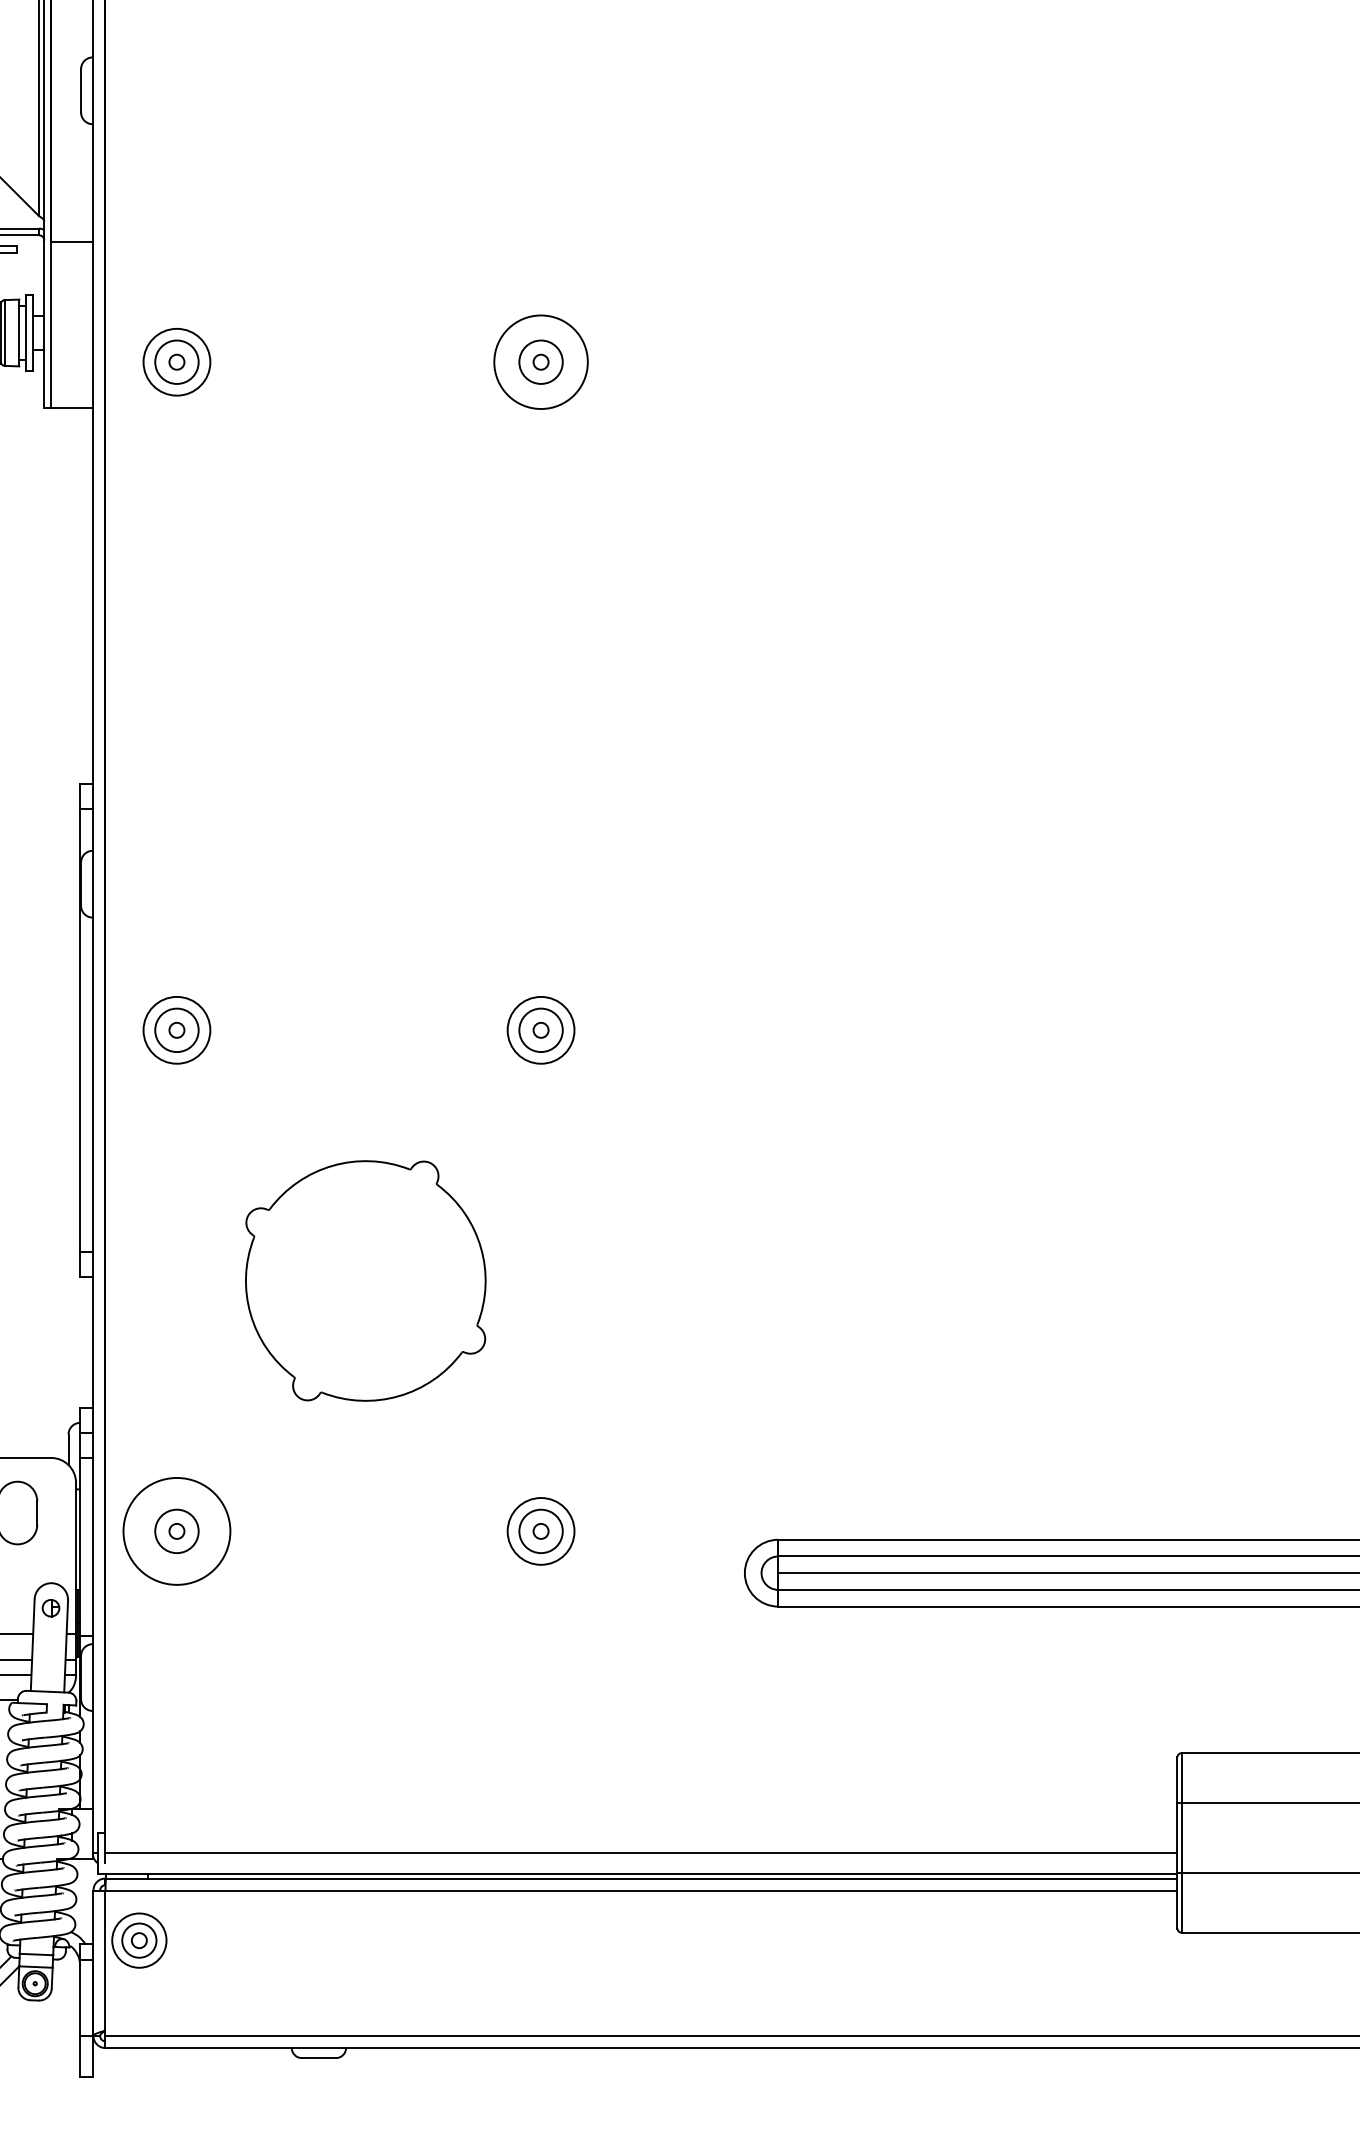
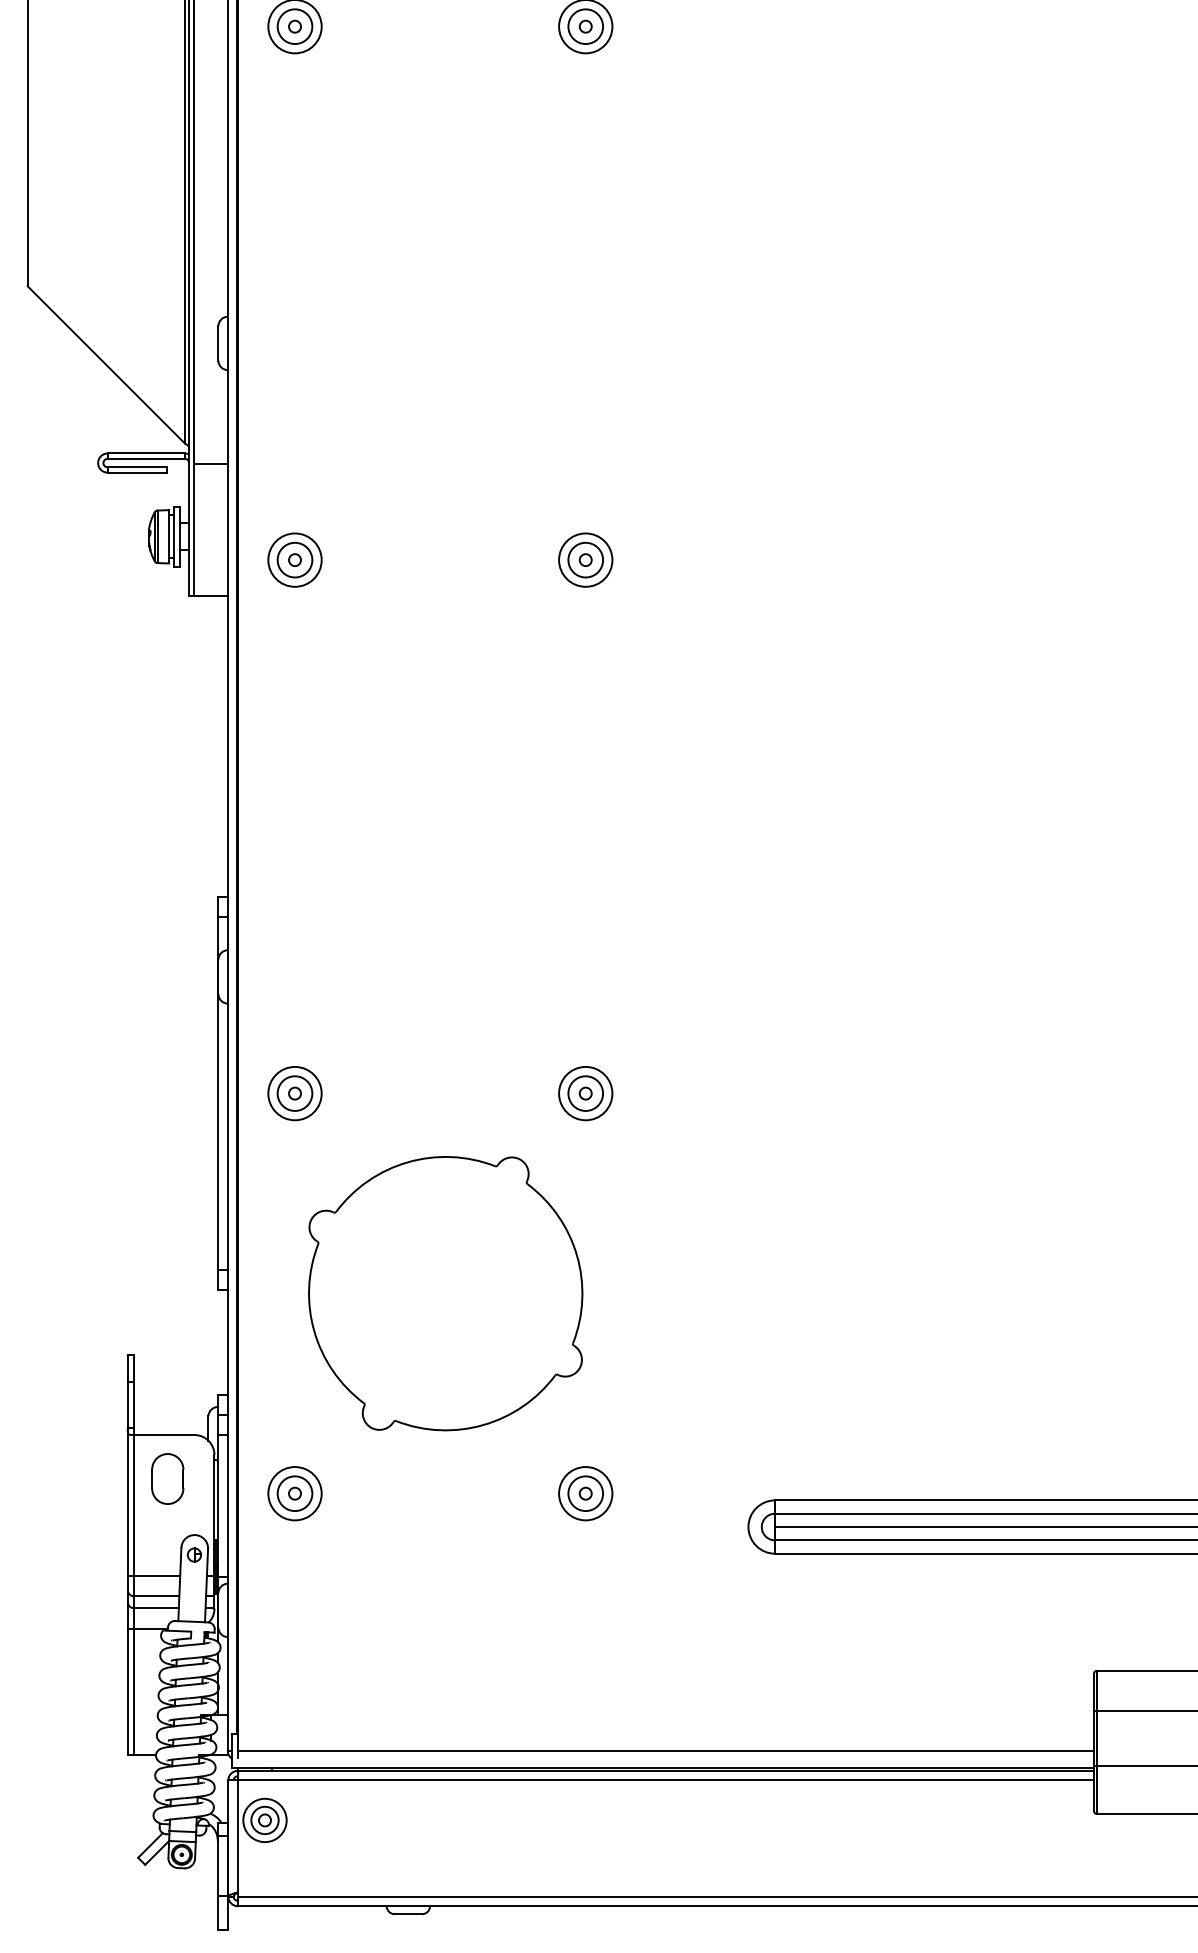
circle: (540, 361) -> (585, 559), size x0.71
part: (365, 1280) -> (445, 1293), size x1.43
circle: (176, 1531) -> (294, 1493), size x0.62

